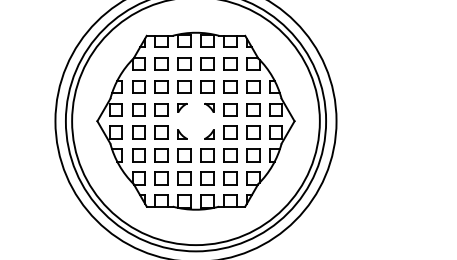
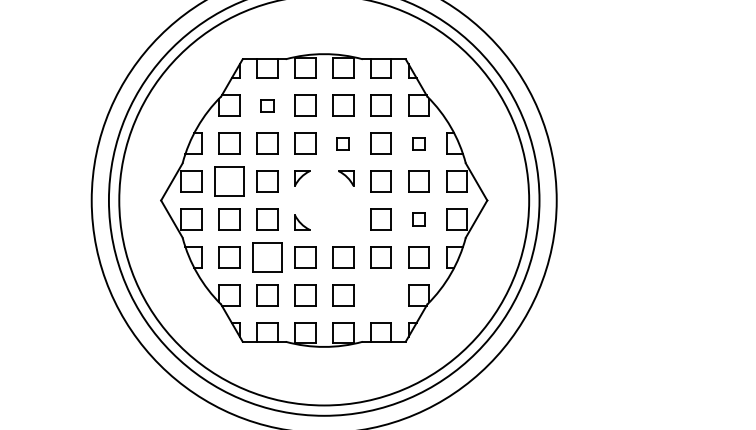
part: (161, 63) -> (267, 104), size x0.6
part: (207, 86) -> (343, 143), size x0.6
part: (253, 86) -> (419, 143), size x0.6
part: (138, 109) -> (229, 181), size x1.4
part: (253, 132) -> (419, 219), size x0.6
part: (209, 134) -> (346, 222), removed
part: (161, 155) -> (267, 257), size x1.4
part: (230, 178) -> (381, 295), removed

